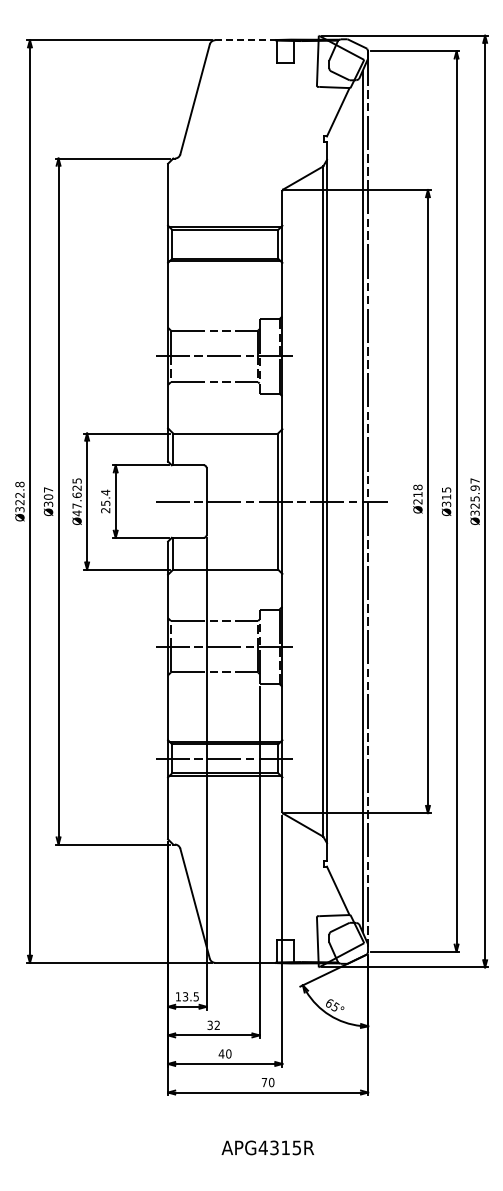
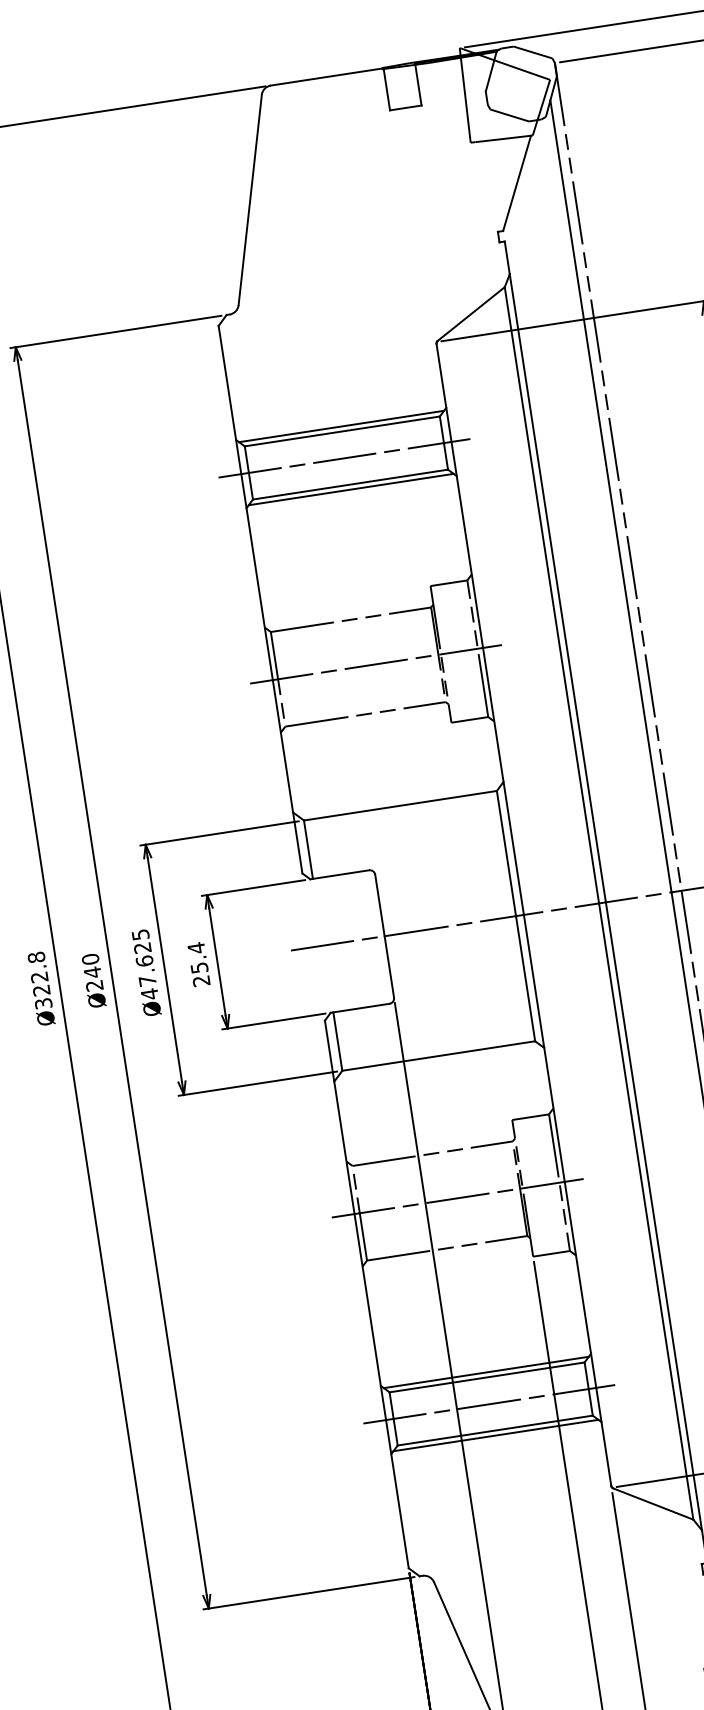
line: (246, 40) -> (328, 77), dashed -> solid
line: (223, 244) -> (343, 458), added
text: (48, 496) -> (92, 971), Ø307 -> Ø240

